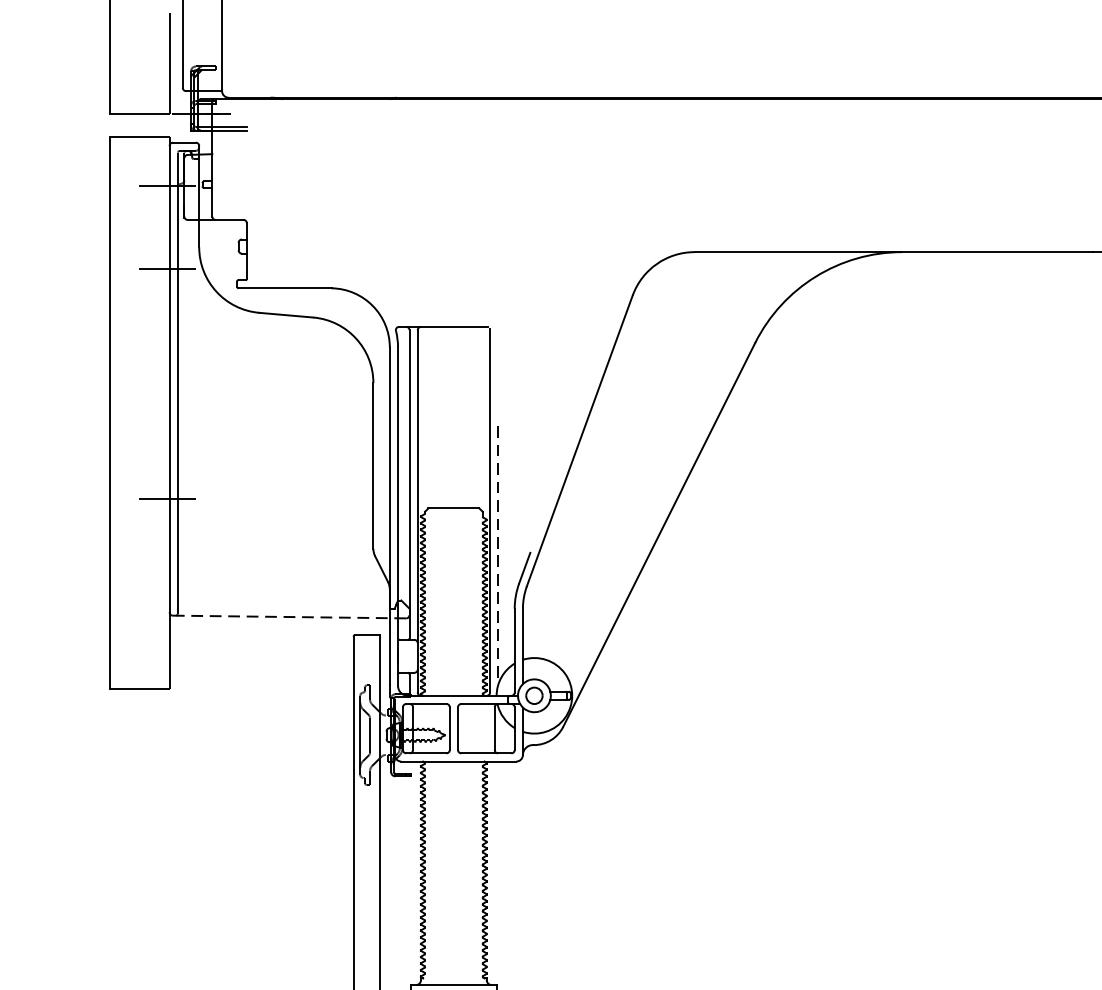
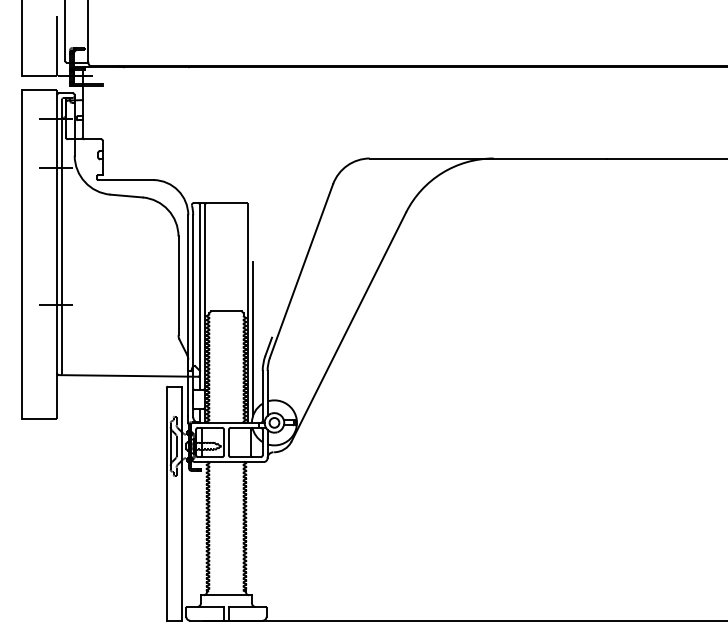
line: (497, 555) -> (252, 339), dashed -> solid
line: (289, 616) -> (128, 375), dashed -> solid

